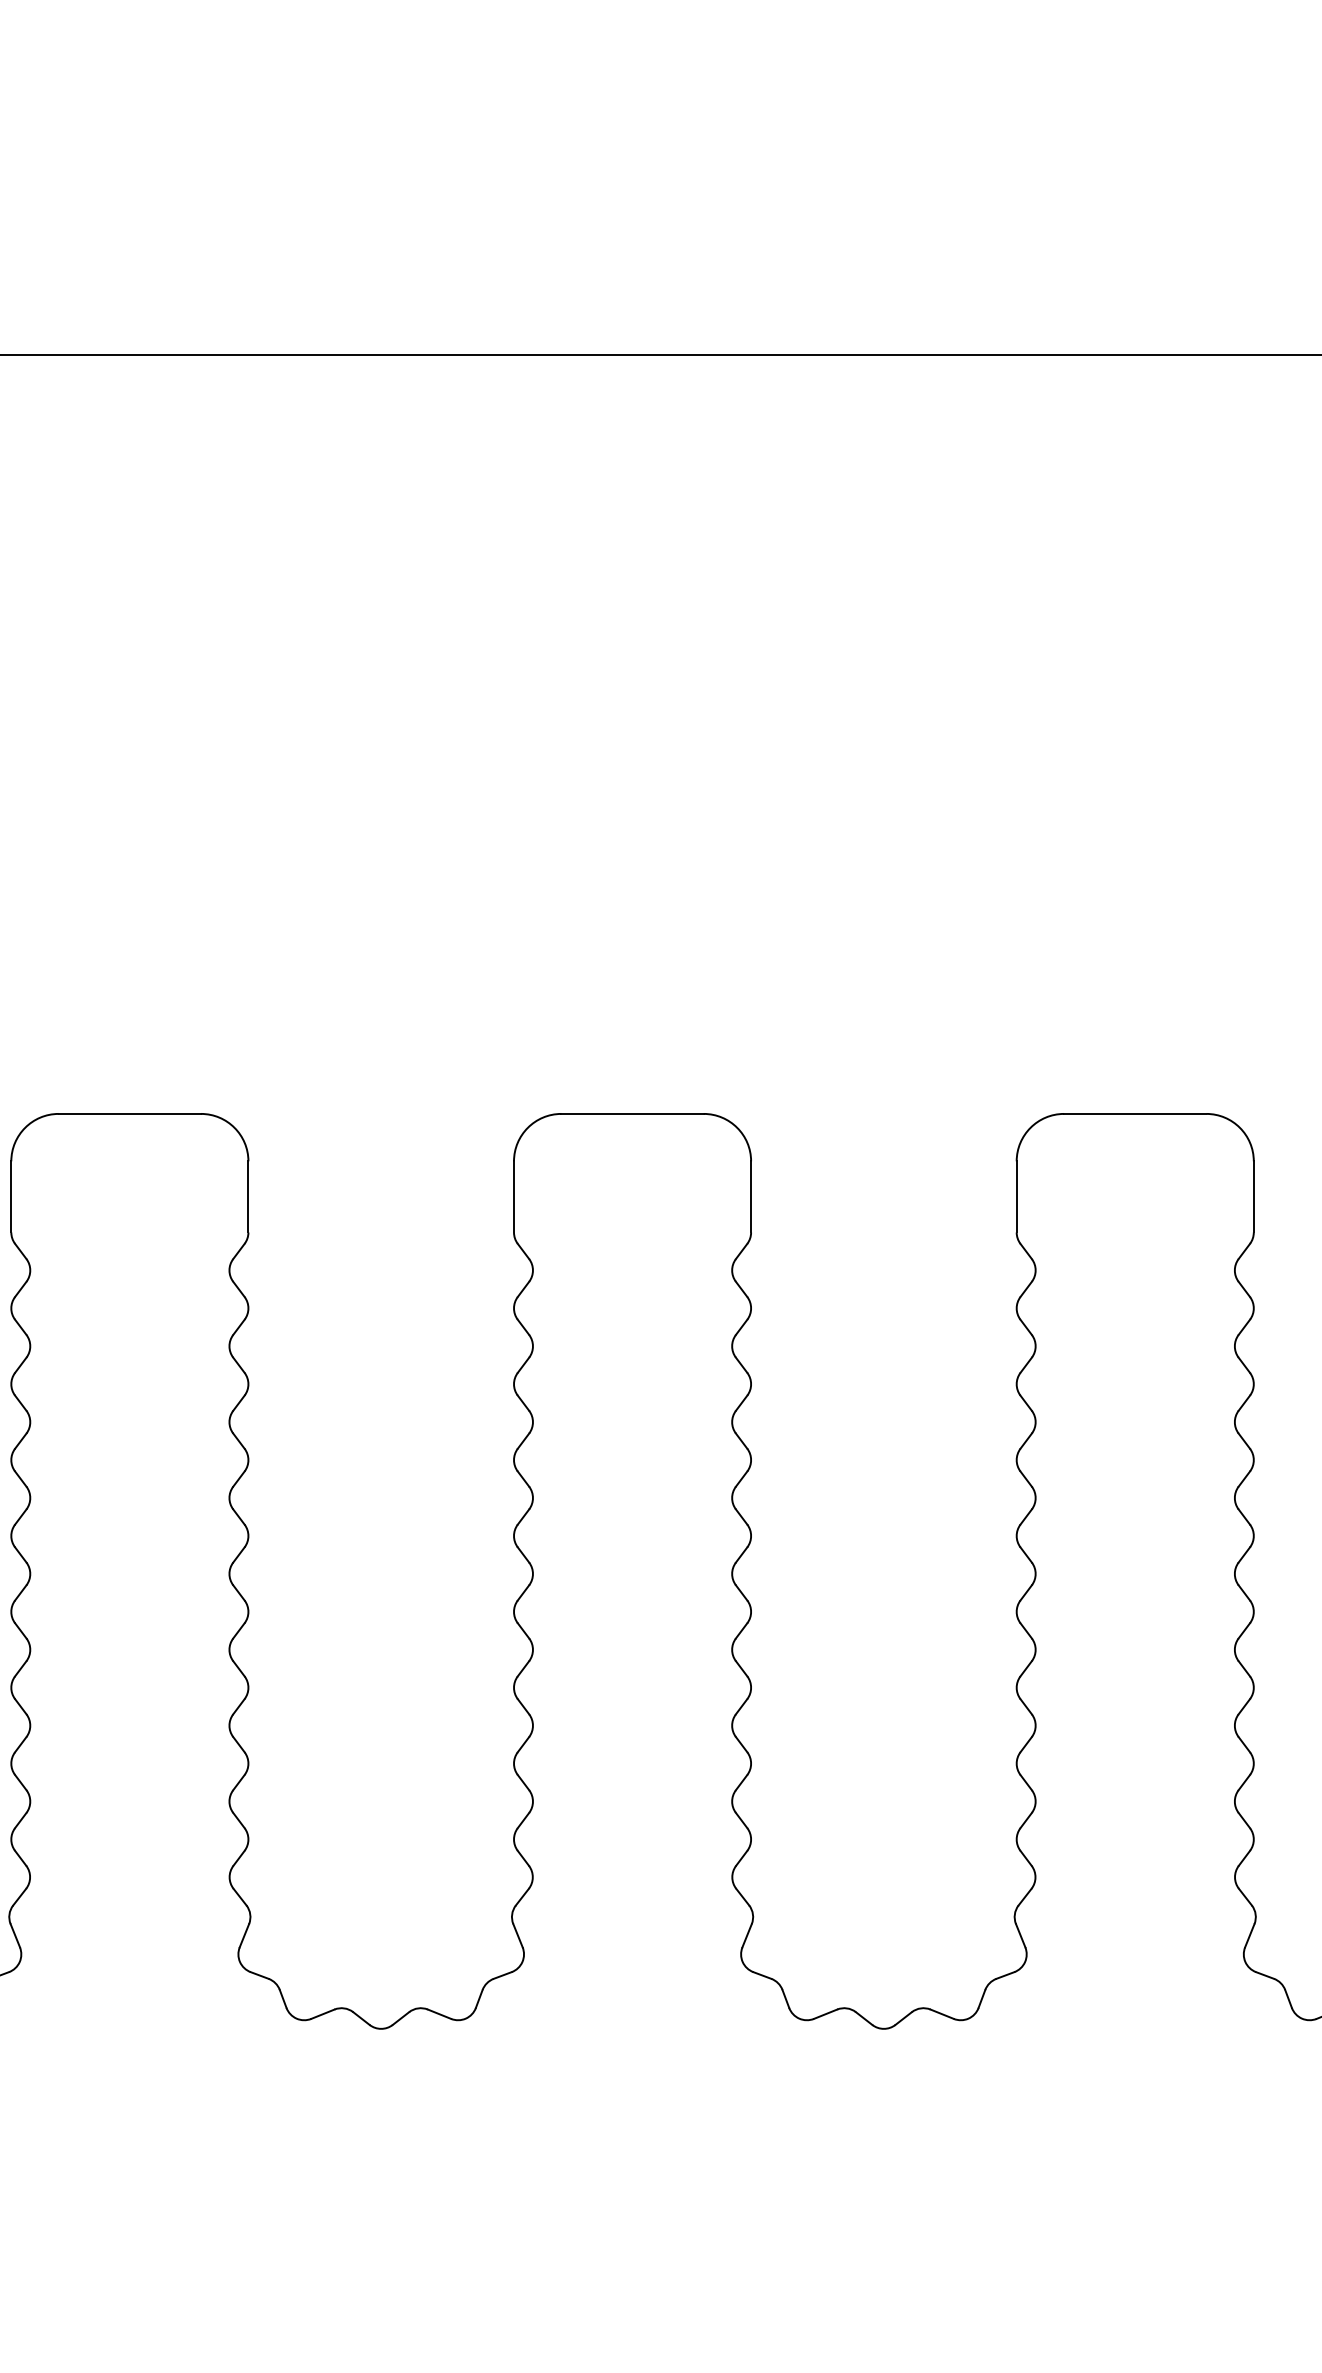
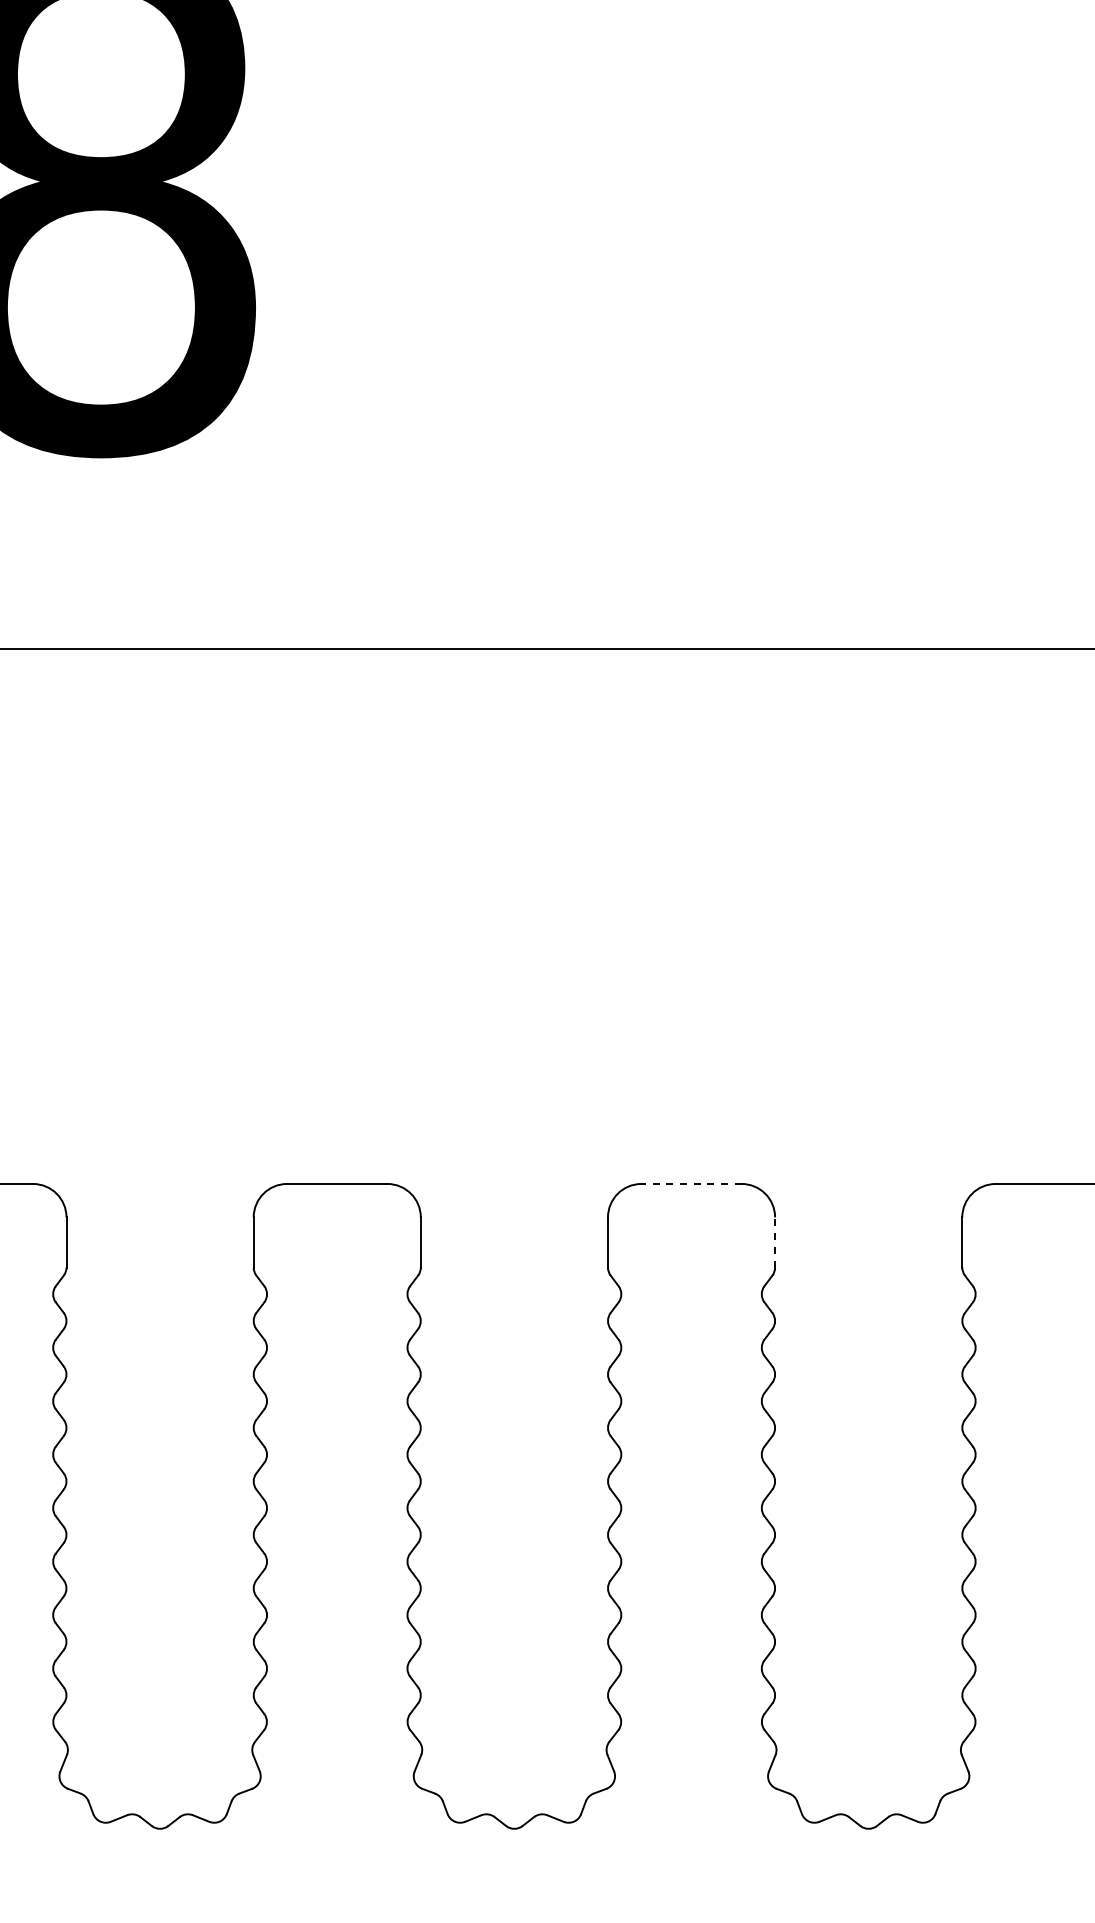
line: (632, 1113) -> (691, 1183), solid -> dashed
line: (751, 1195) -> (775, 1241), solid -> dashed

